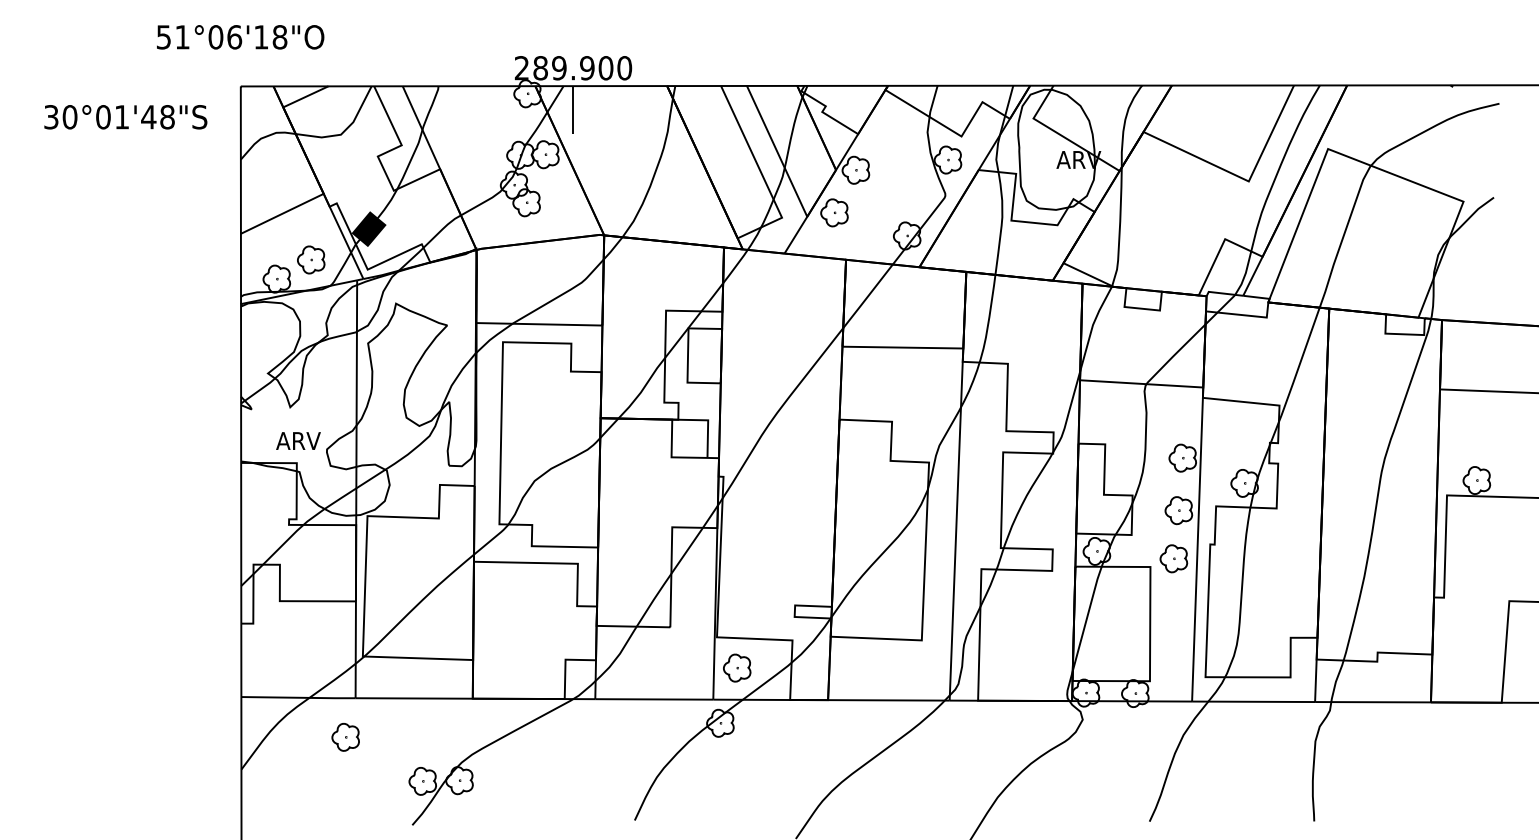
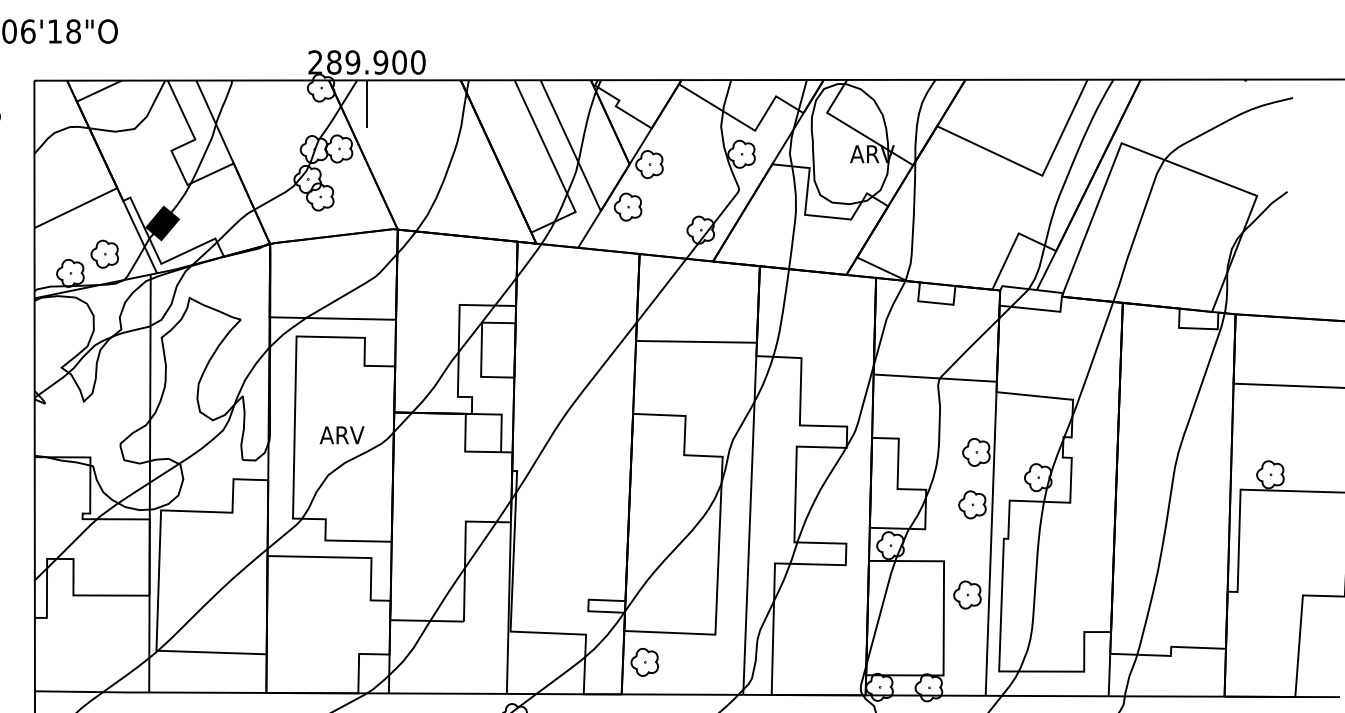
text: (298, 440) -> (342, 434), moved
part: (1173, 558) -> (967, 594), moved
part: (737, 667) -> (645, 661), moved

